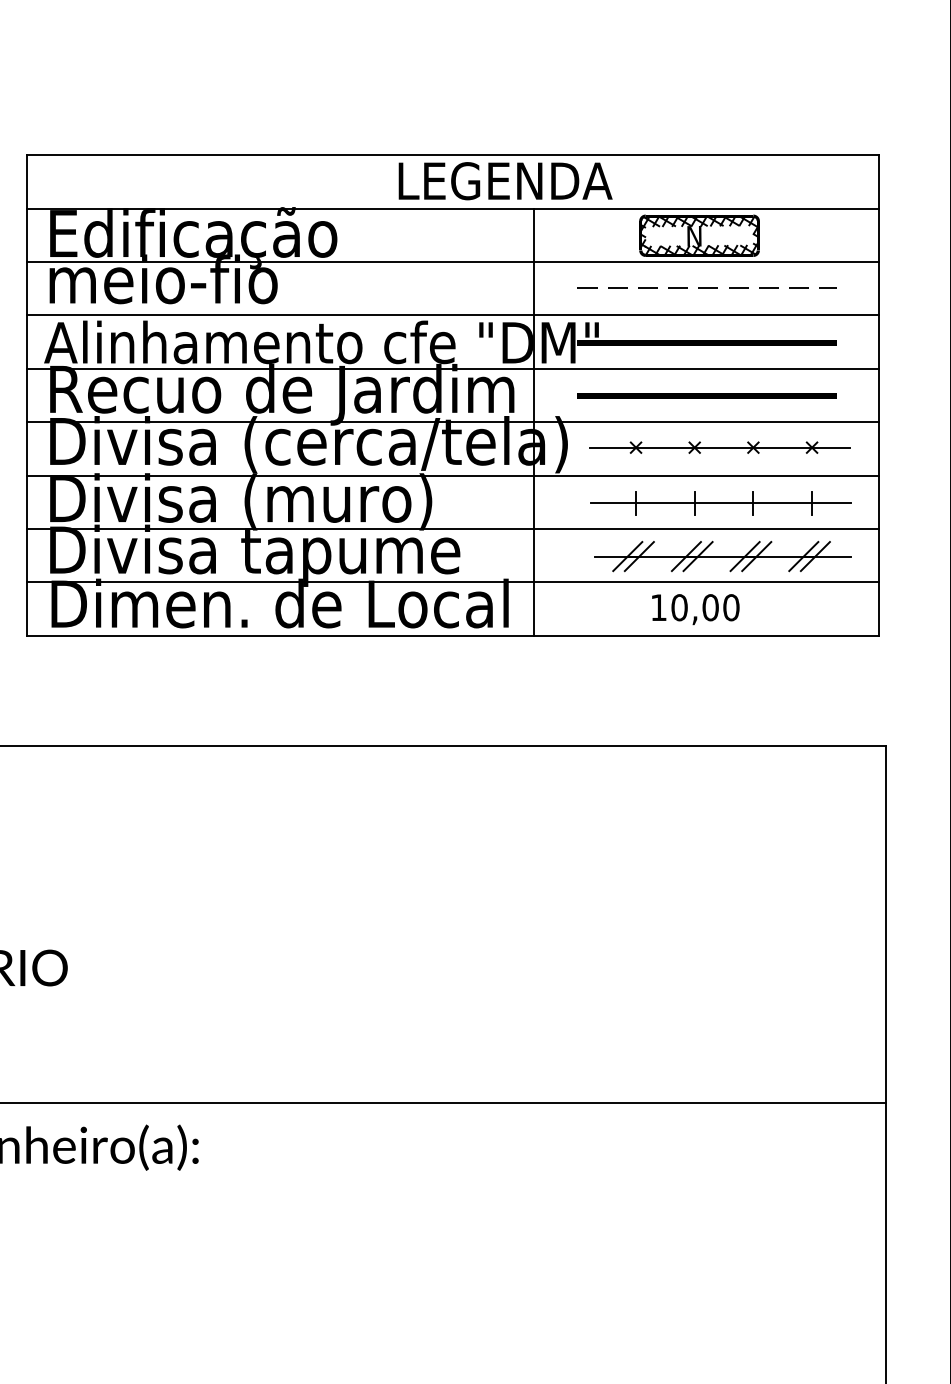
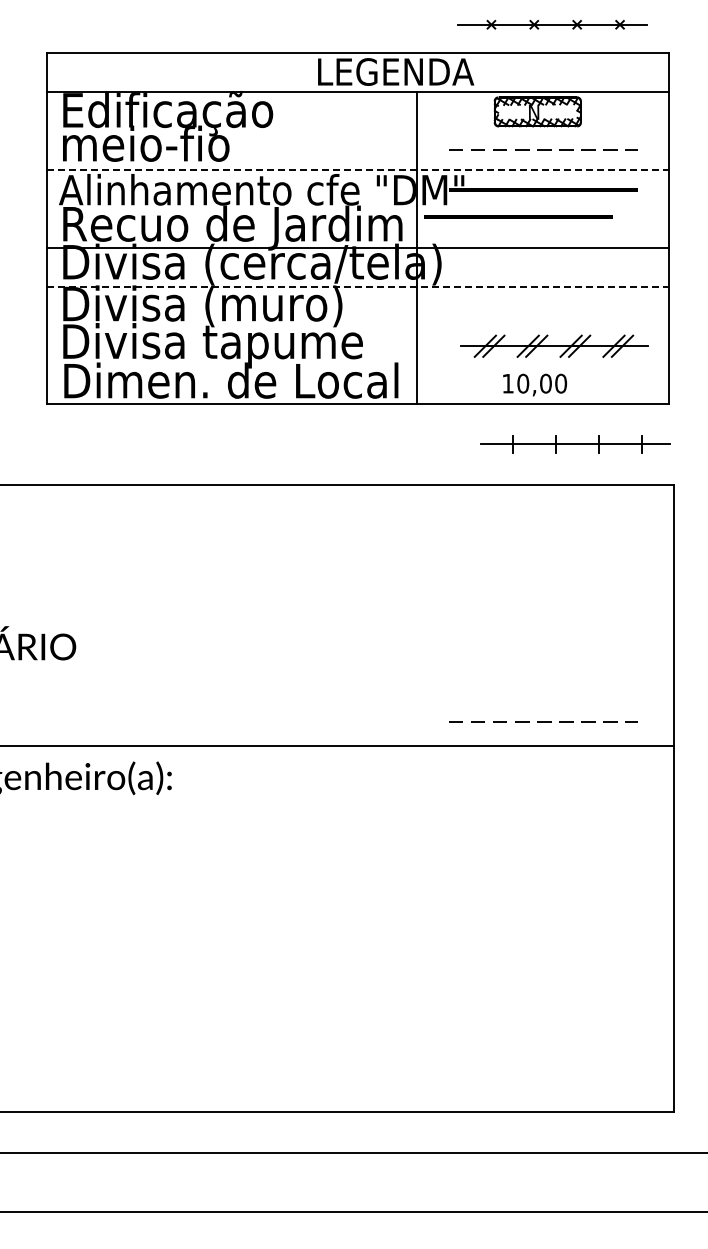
line: (452, 262) -> (357, 131), removed
line: (454, 315) -> (358, 170), solid -> dashed
line: (452, 369) -> (357, 209), removed
line: (707, 395) -> (518, 216), moved
part: (719, 447) -> (552, 24), moved
line: (454, 476) -> (358, 287), solid -> dashed
part: (721, 503) -> (575, 444), moved
line: (452, 529) -> (357, 326), removed
line: (452, 582) -> (357, 365), removed
line: (707, 1069) -> (543, 721), added

